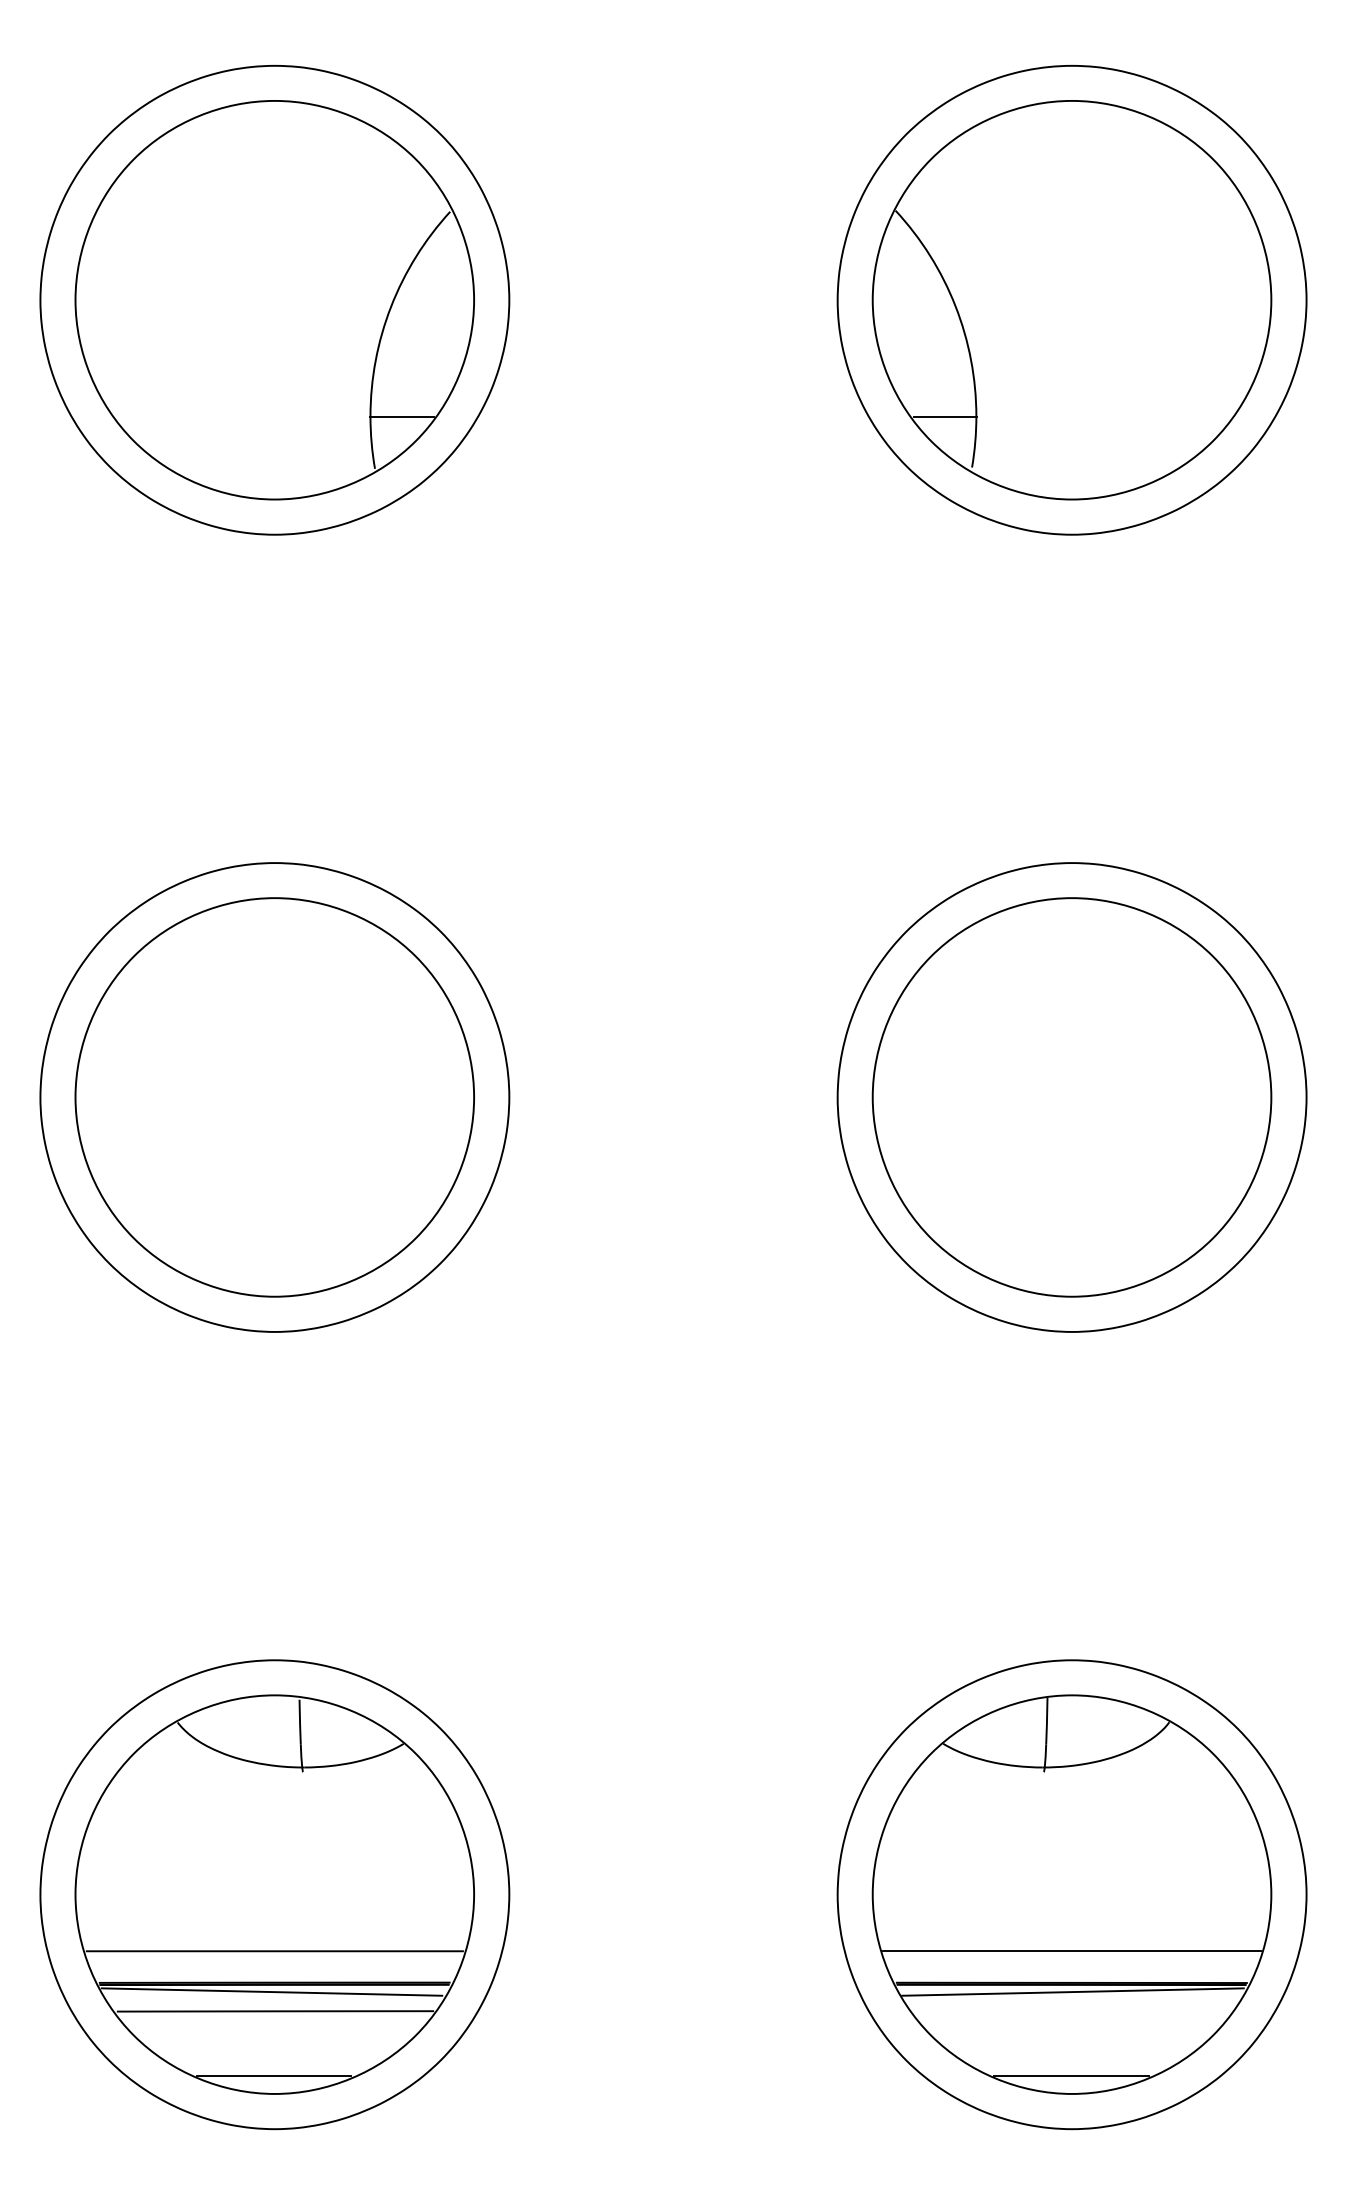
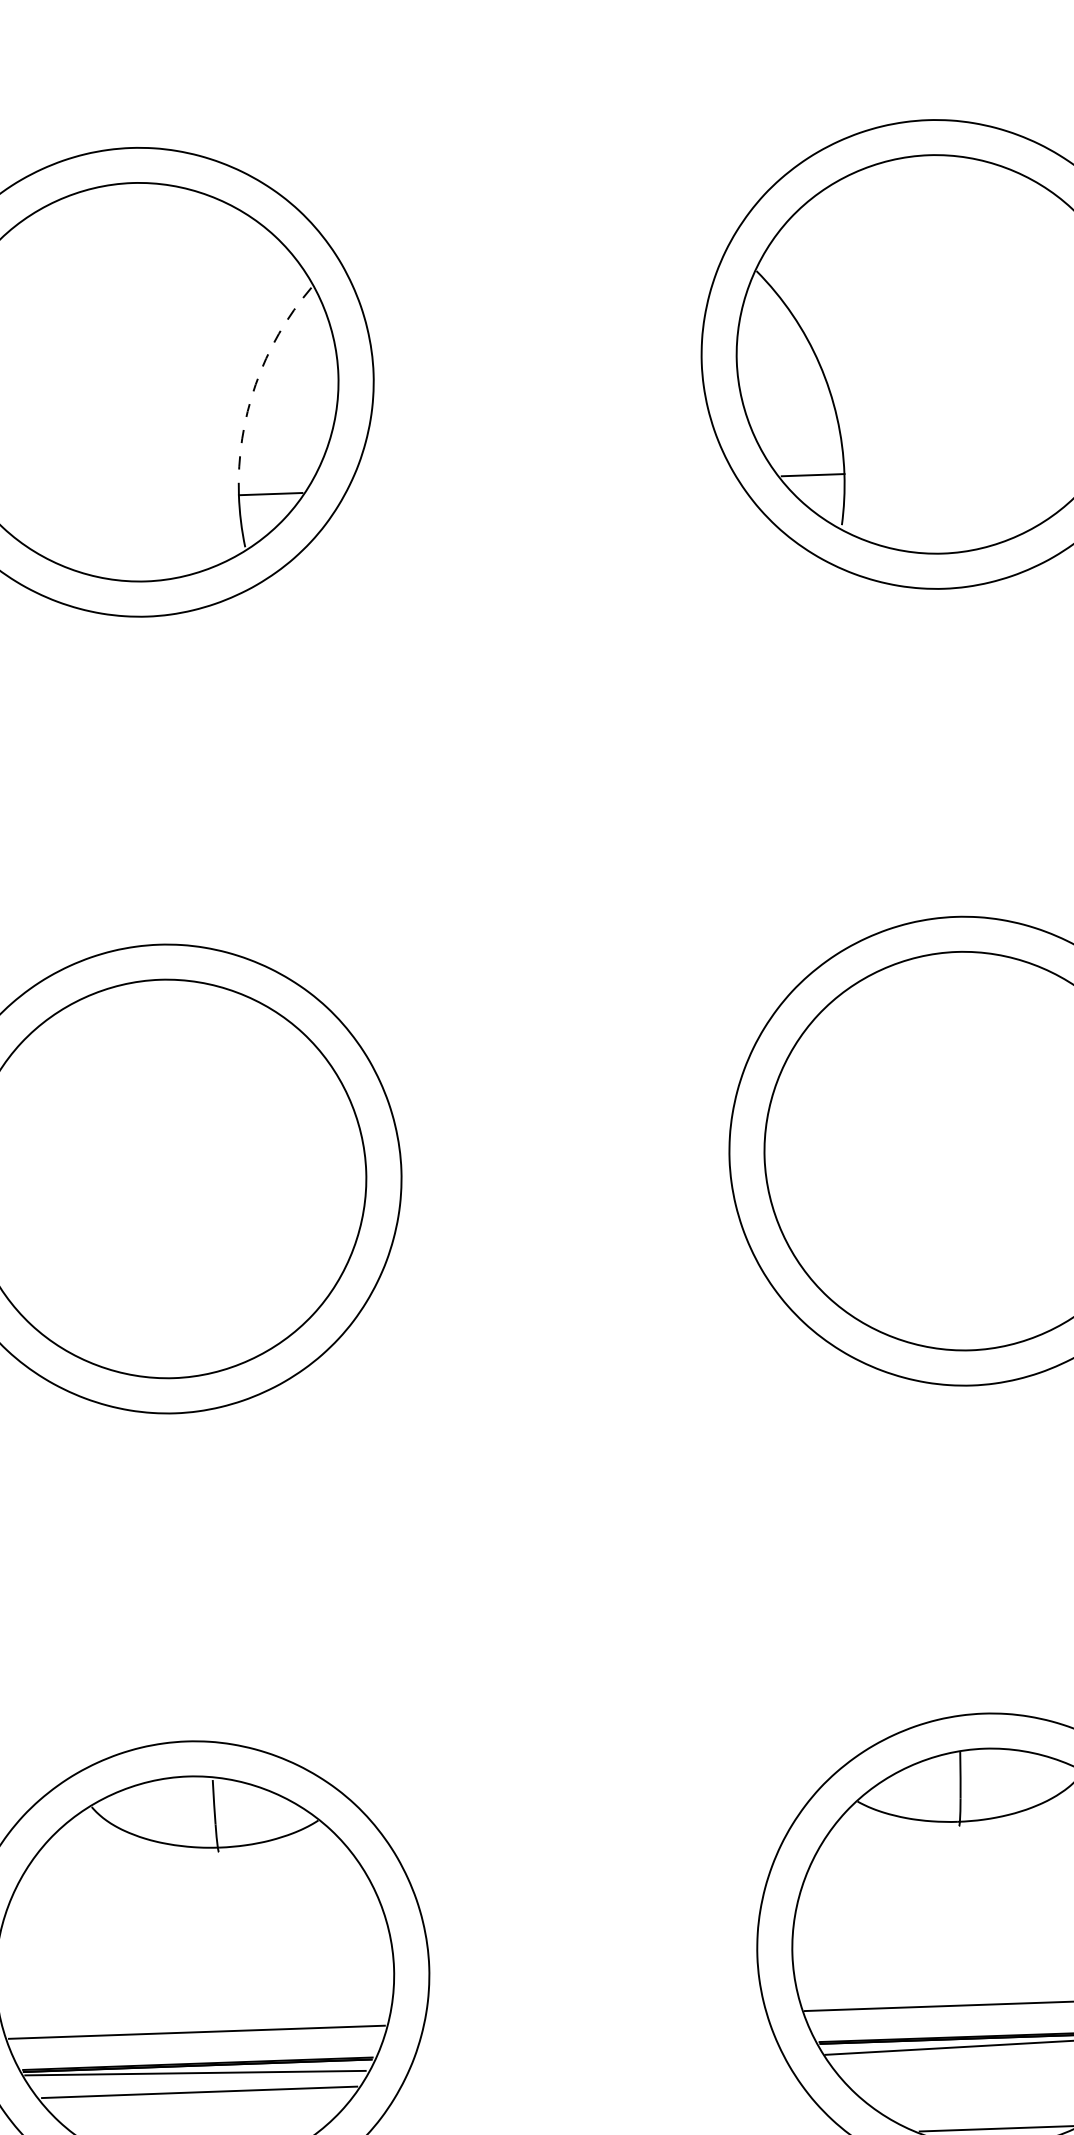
arc: (391, 306) -> (256, 384), solid -> dashed

